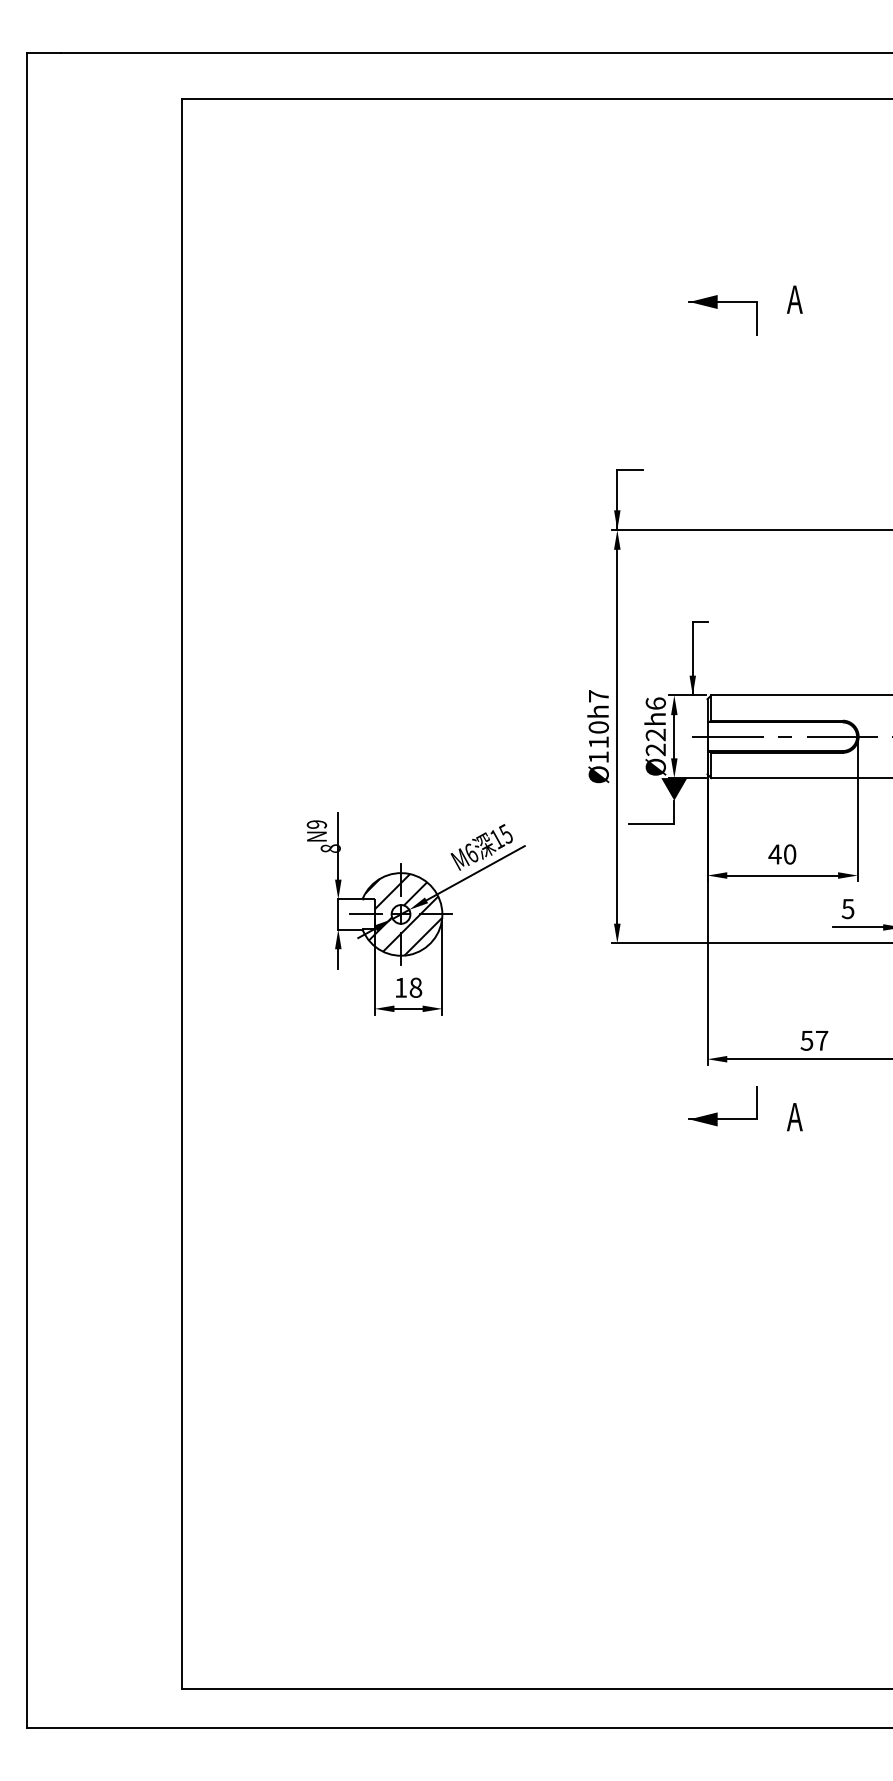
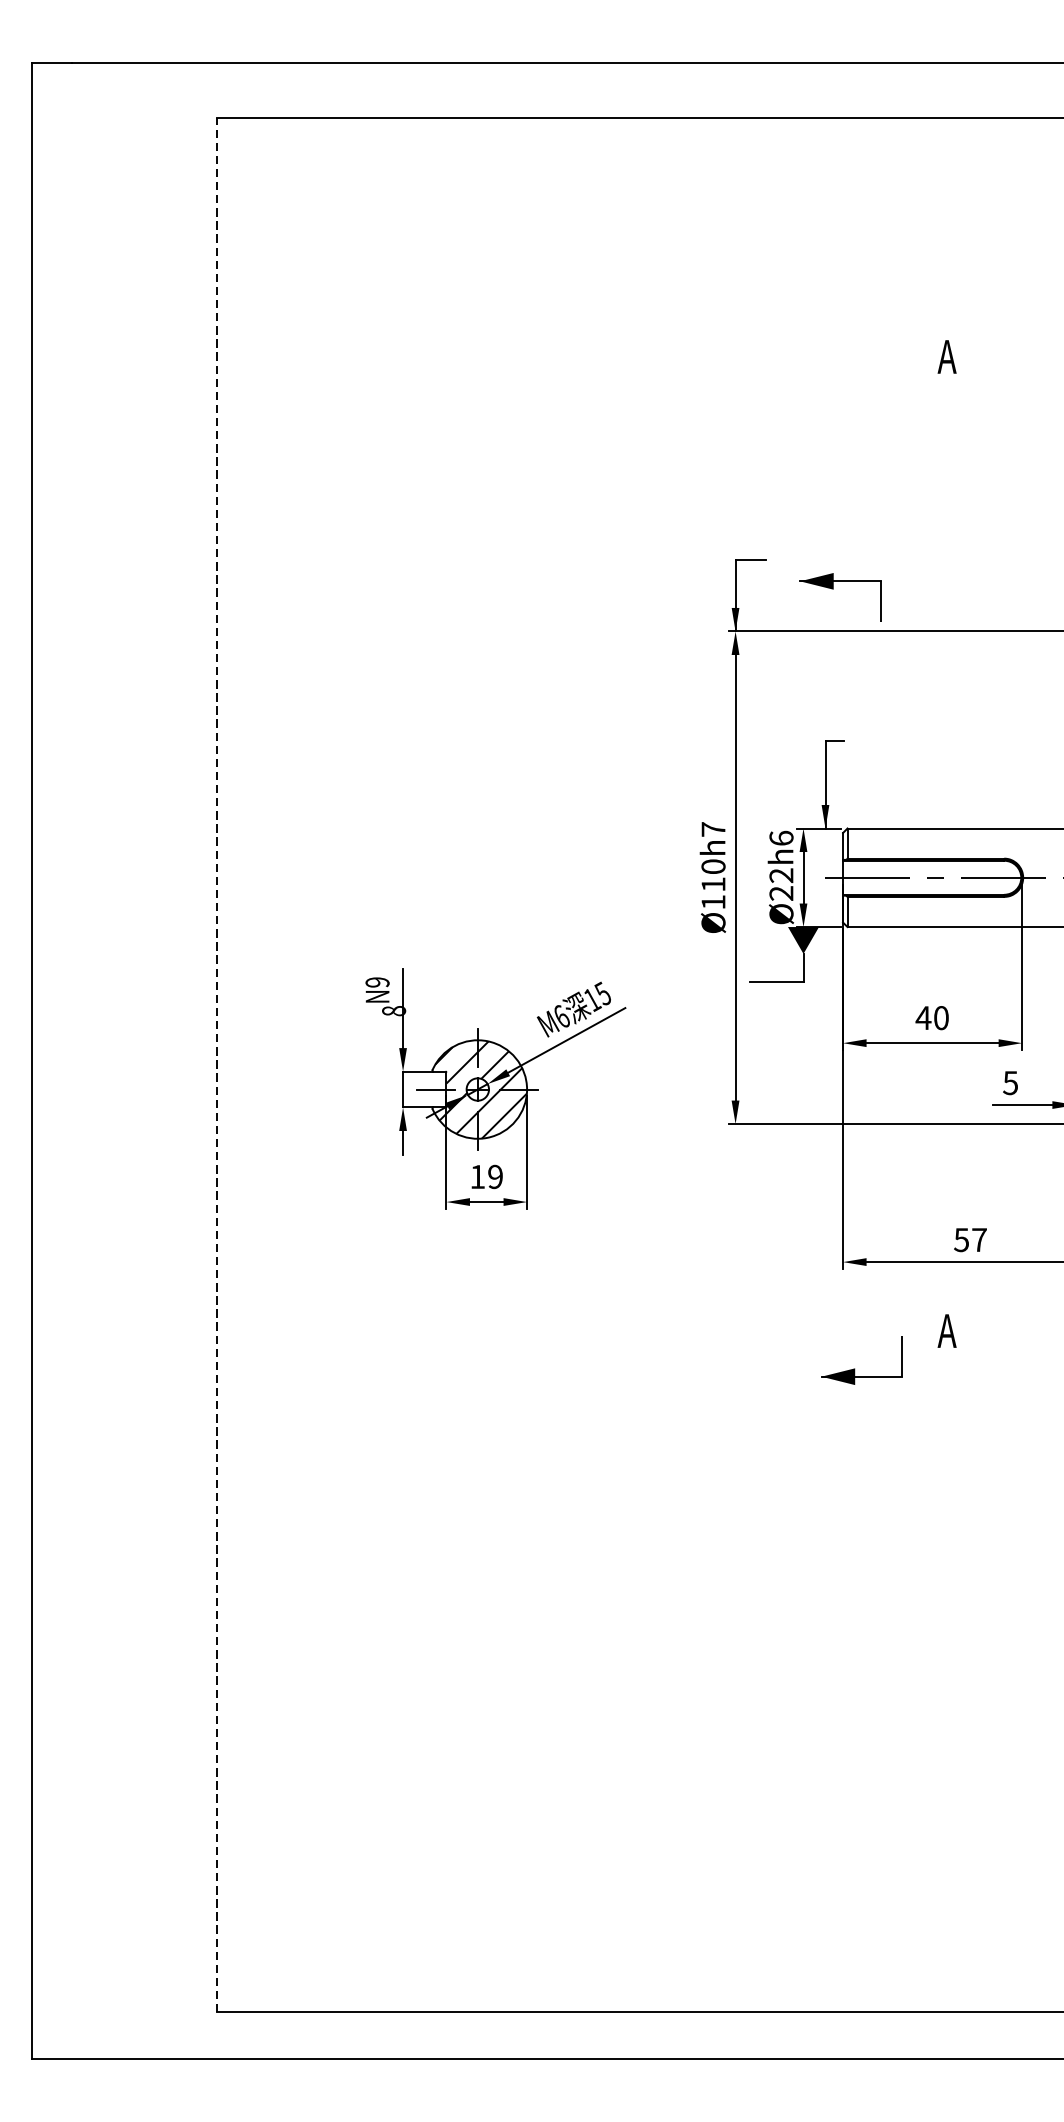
part: (717, 308) -> (833, 589), moved
line: (182, 894) -> (217, 1065), solid -> dashed
text: (415, 987) -> (495, 1176), 18 -> 19
part: (717, 1112) -> (854, 1368), moved

